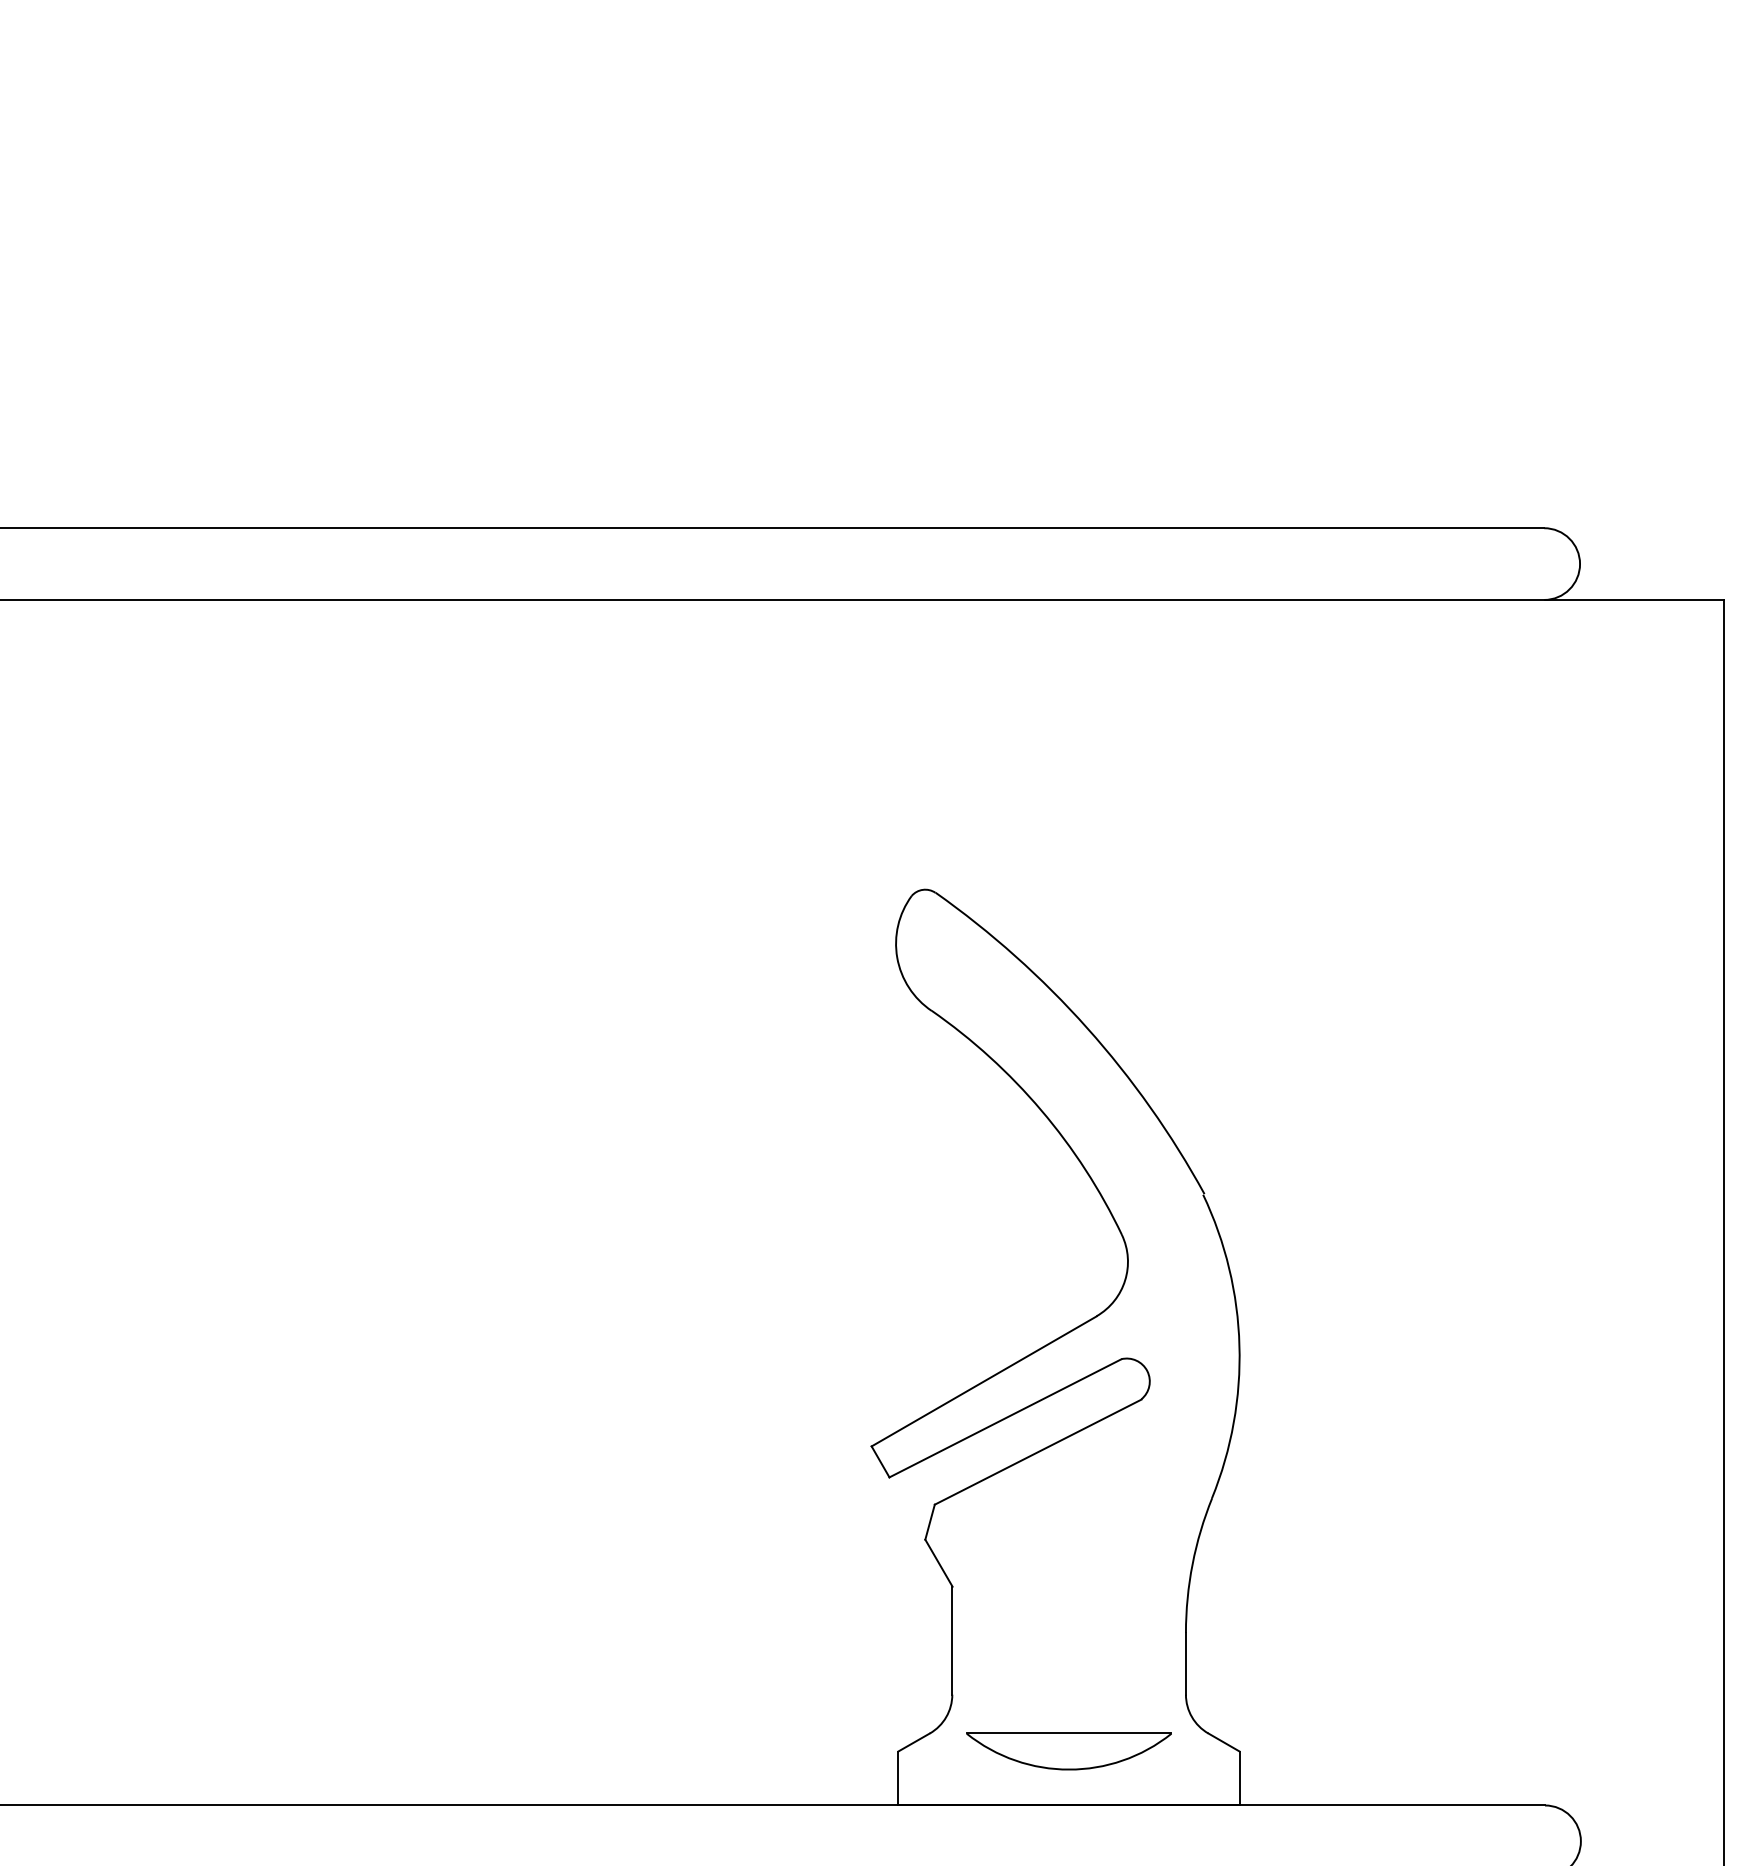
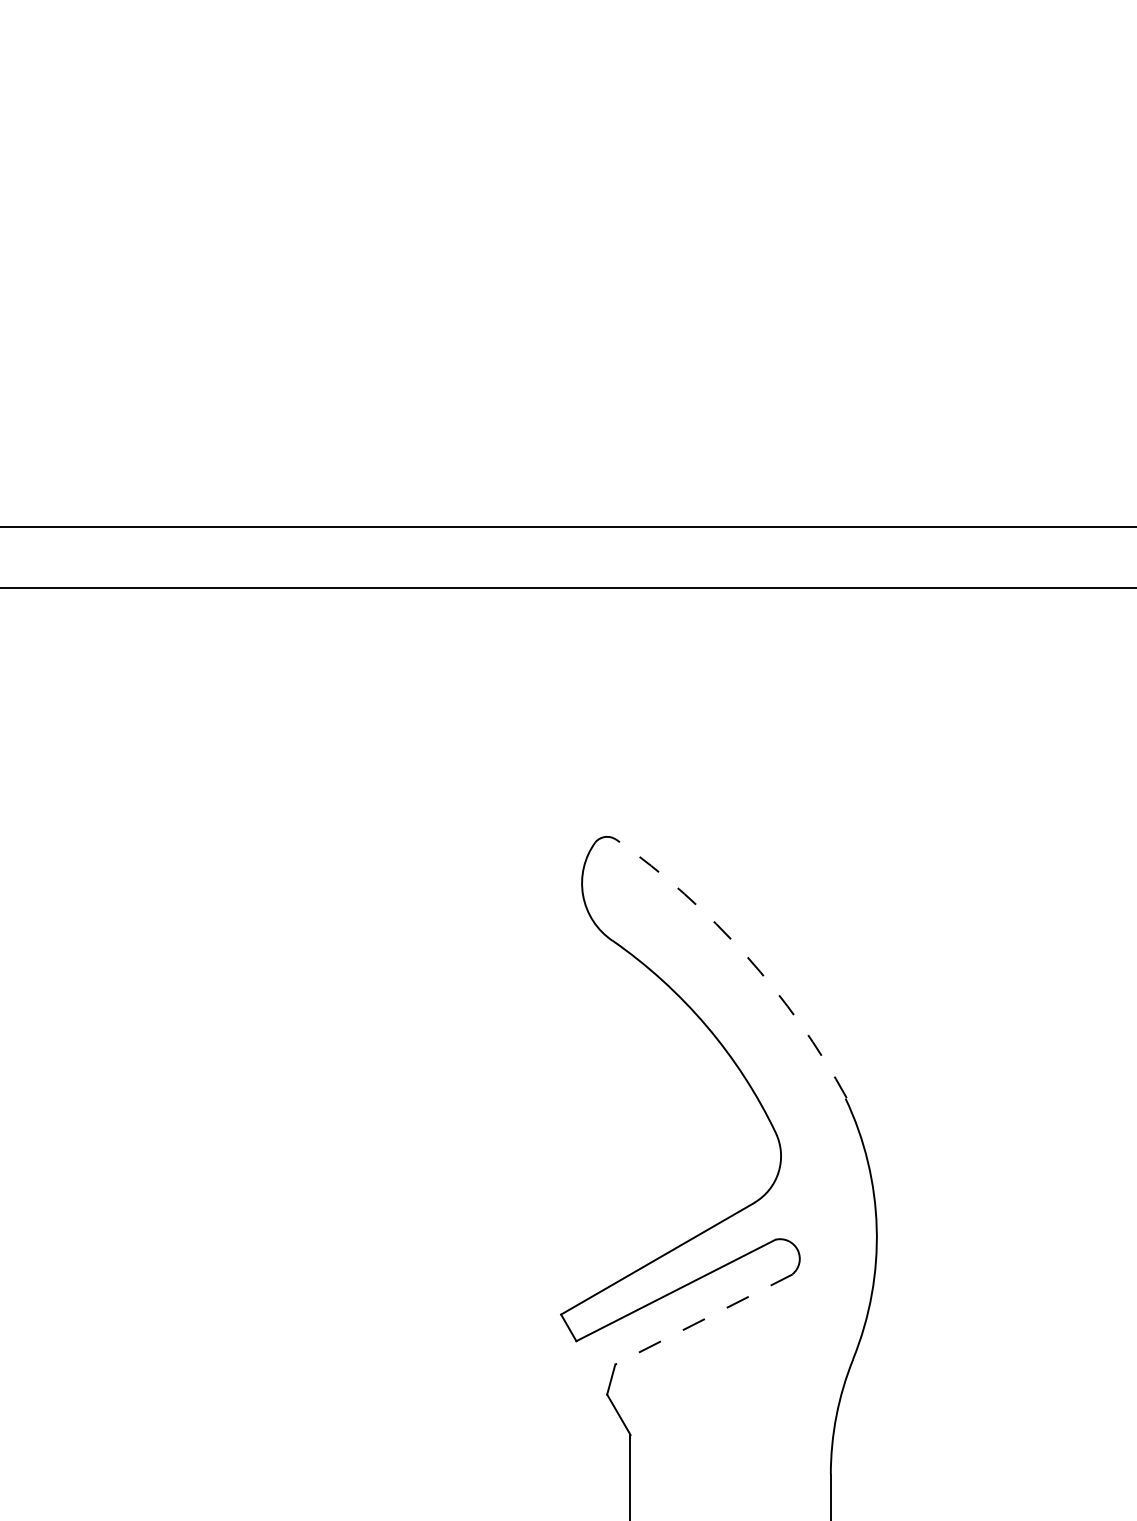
arc: (1087, 1028) -> (746, 955), solid -> dashed
line: (1038, 1452) -> (704, 1319), solid -> dashed

